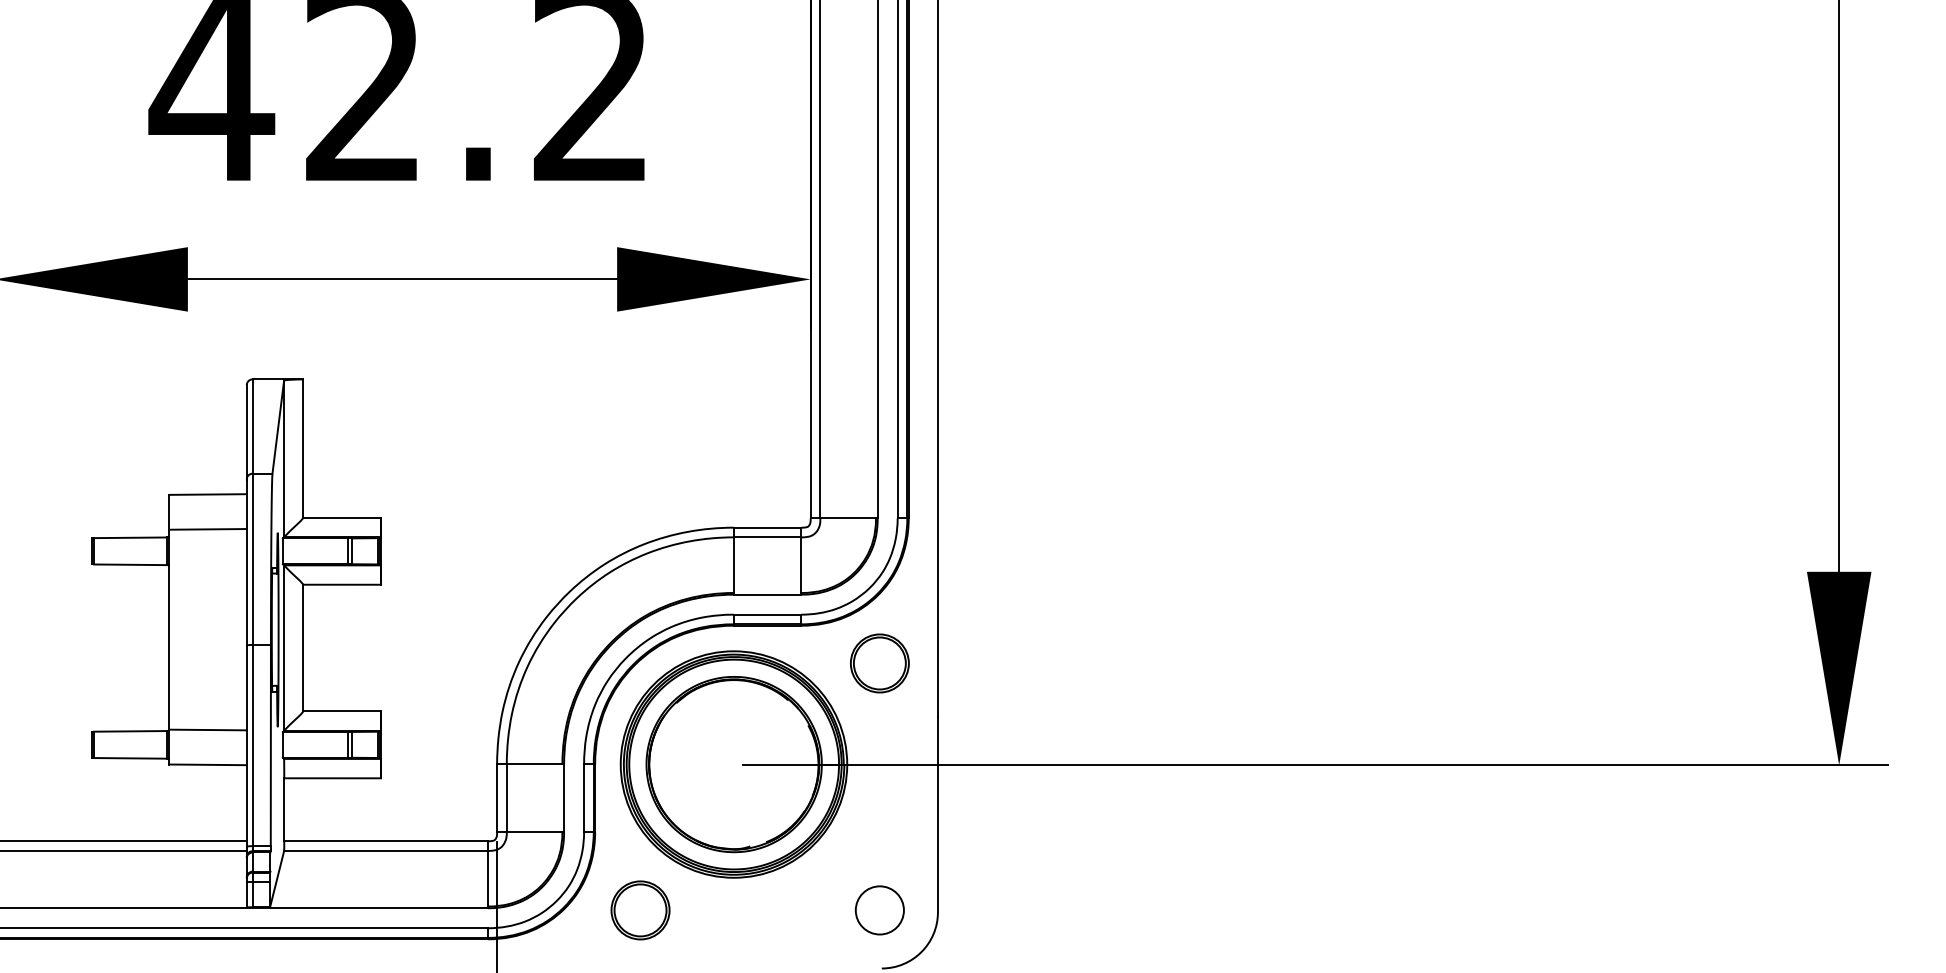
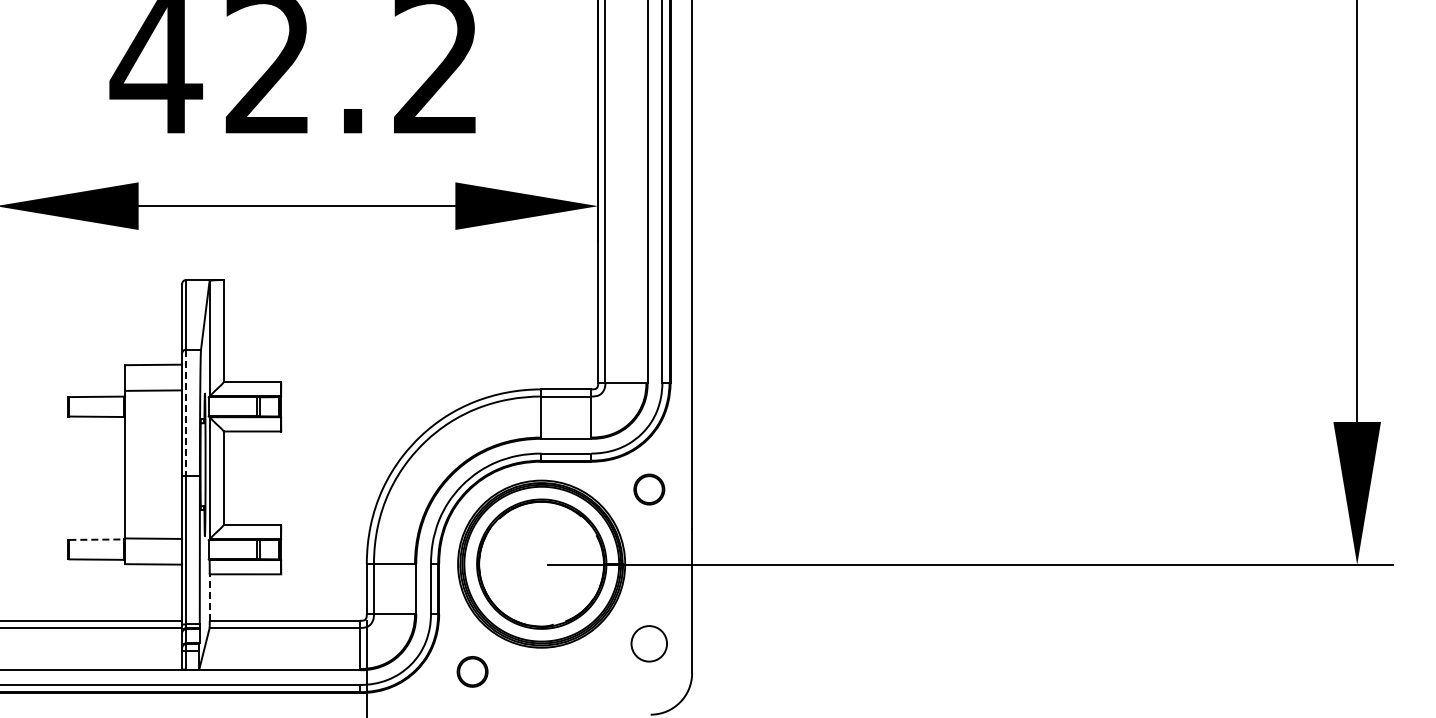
line: (252, 560) -> (186, 413), solid -> dashed
part: (880, 663) -> (649, 489), size x0.7
line: (130, 731) -> (96, 539), solid -> dashed
line: (283, 809) -> (209, 597), solid -> dashed
part: (640, 909) -> (472, 671), size x0.7
circle: (878, 909) -> (648, 643), moved

